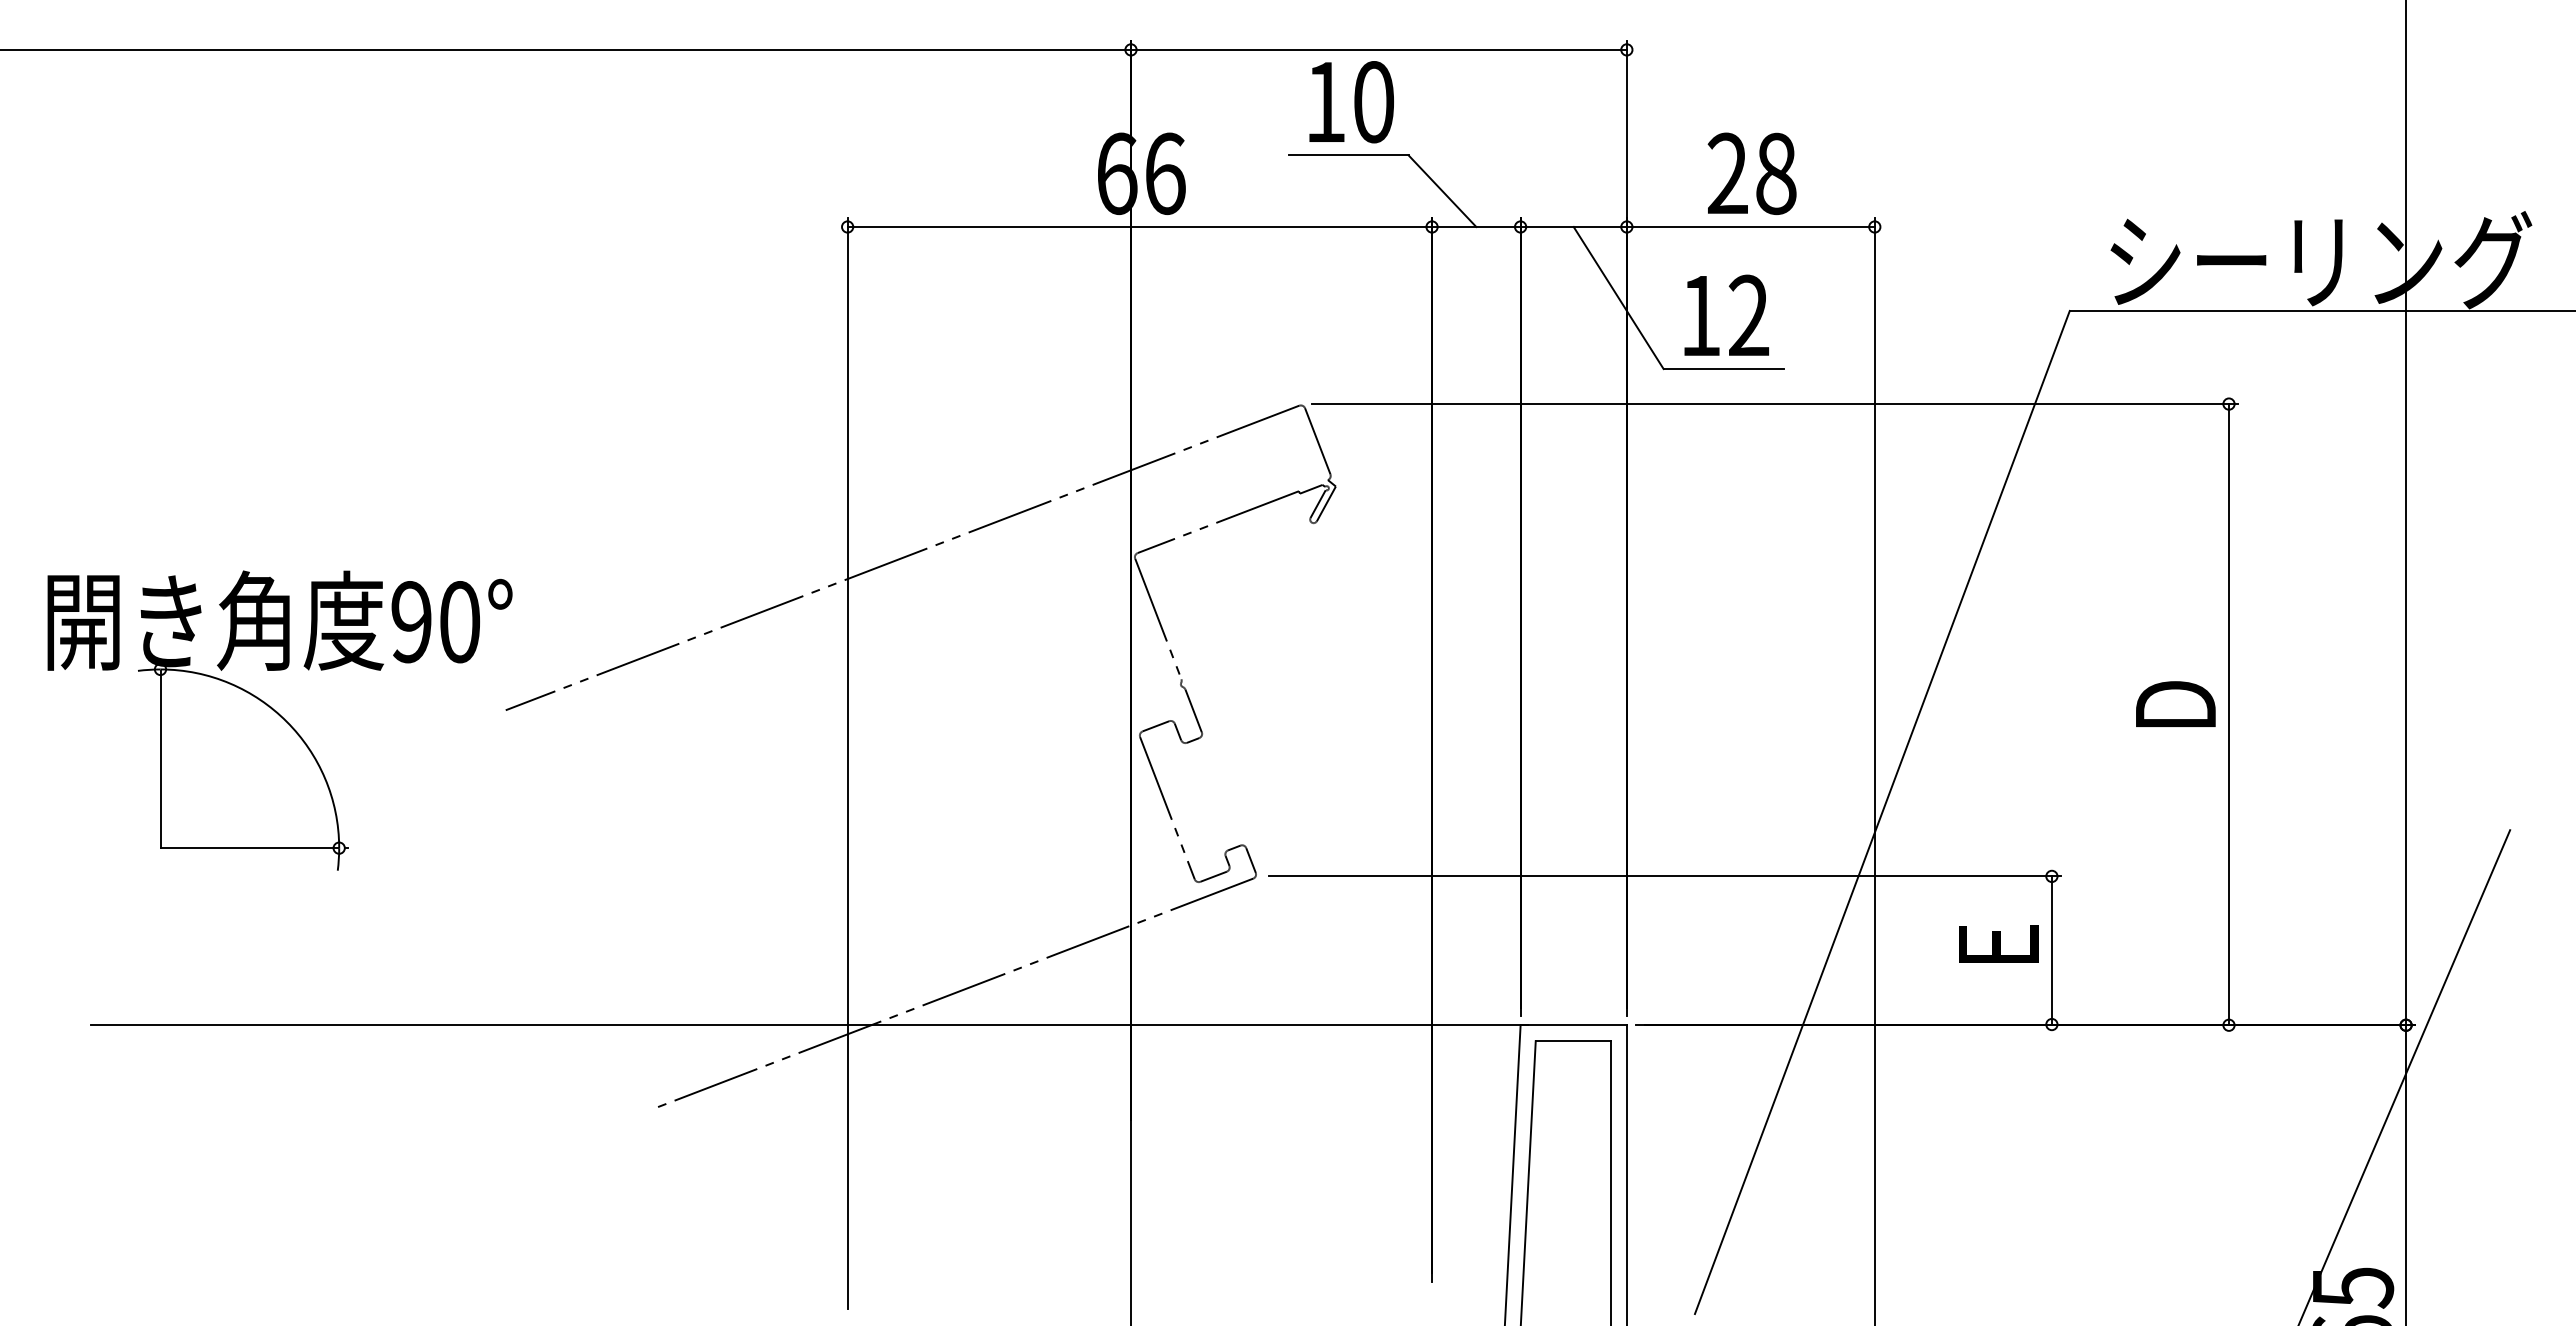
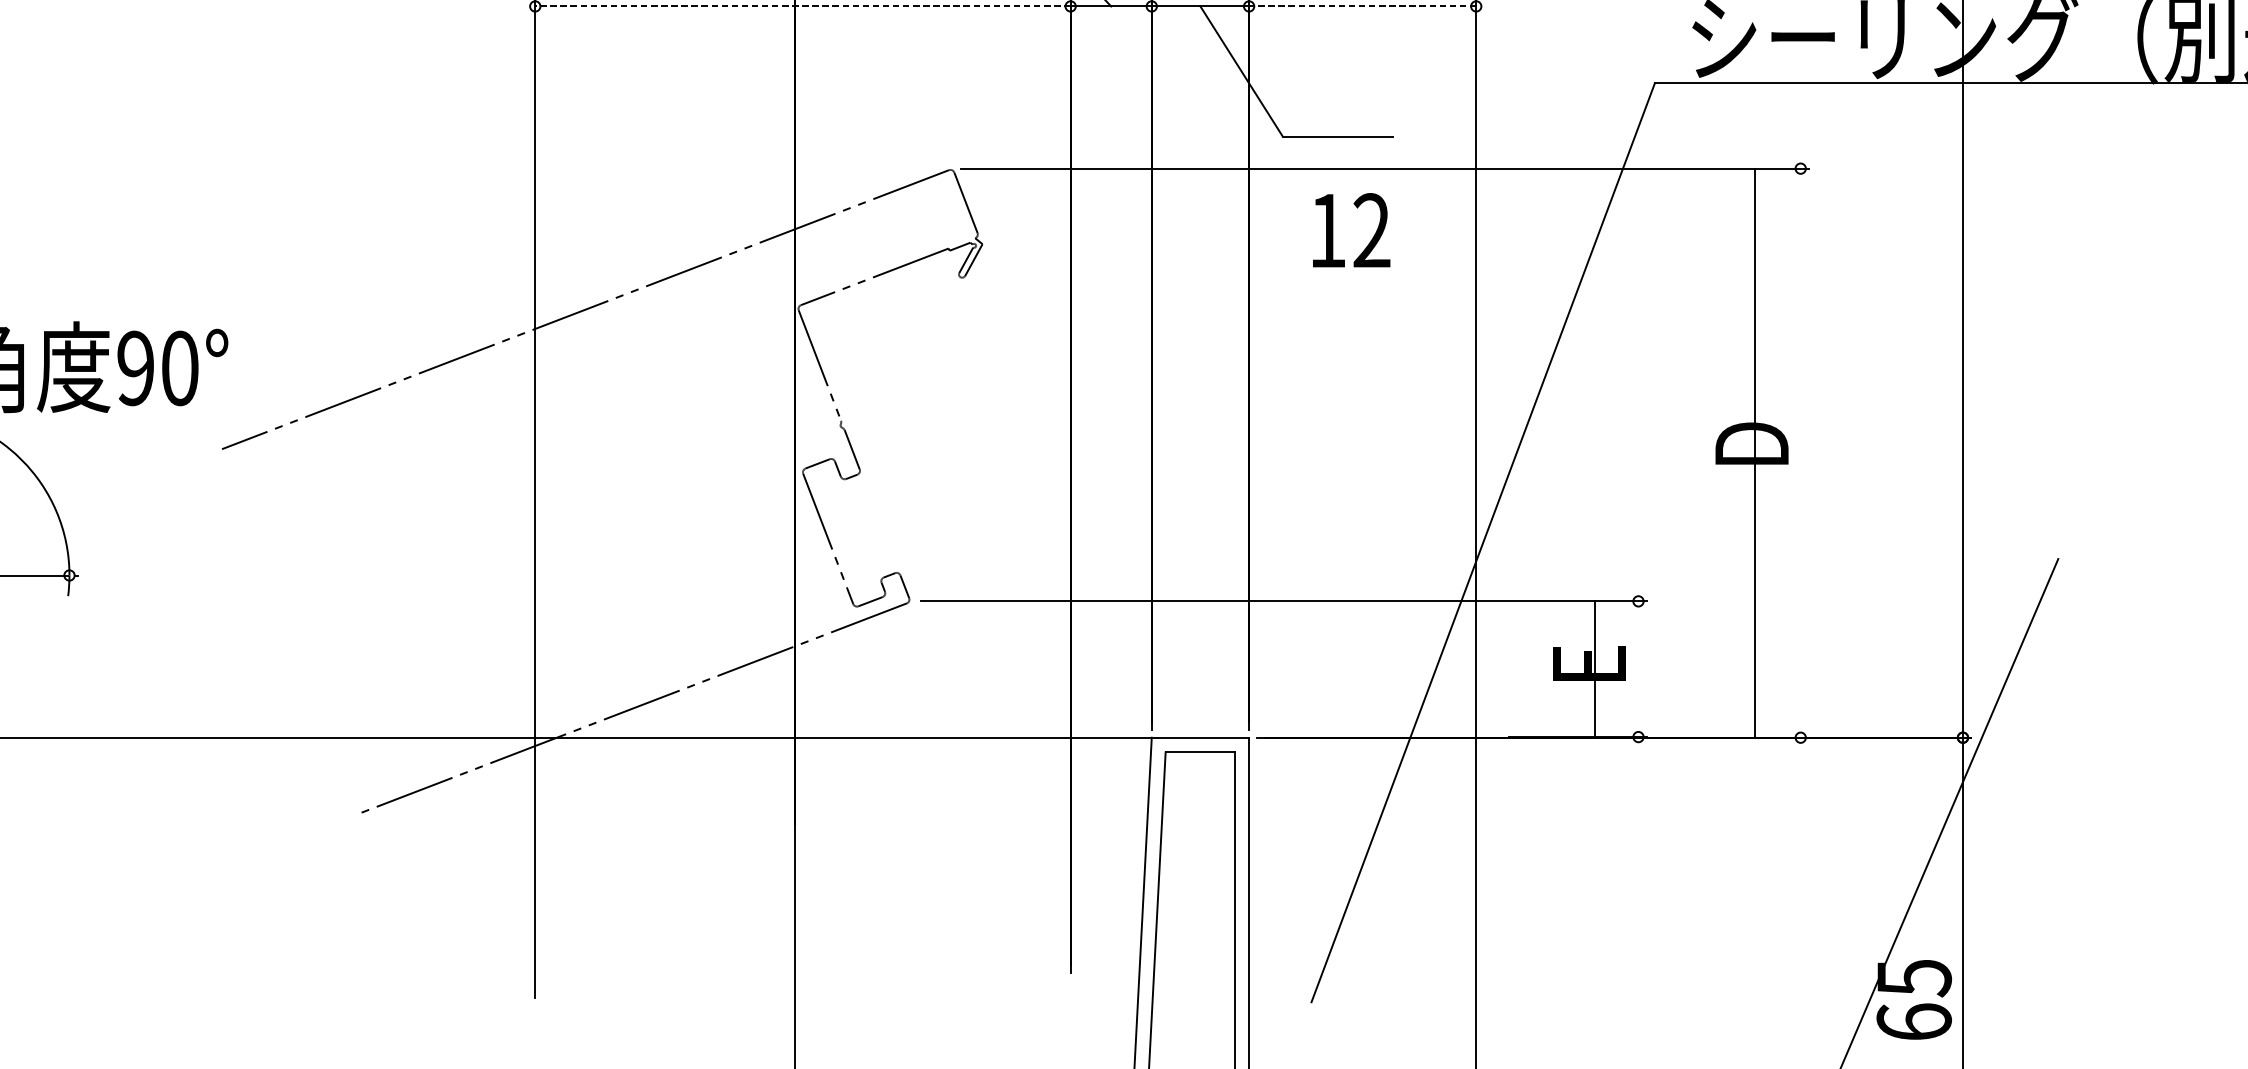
line: (1139, 227) -> (802, 6), solid -> dashed
line: (1750, 227) -> (1362, 6), solid -> dashed
text: (1726, 314) -> (1351, 229), moved
line: (2229, 714) -> (1755, 453), moved
line: (2051, 950) -> (1595, 669), moved

